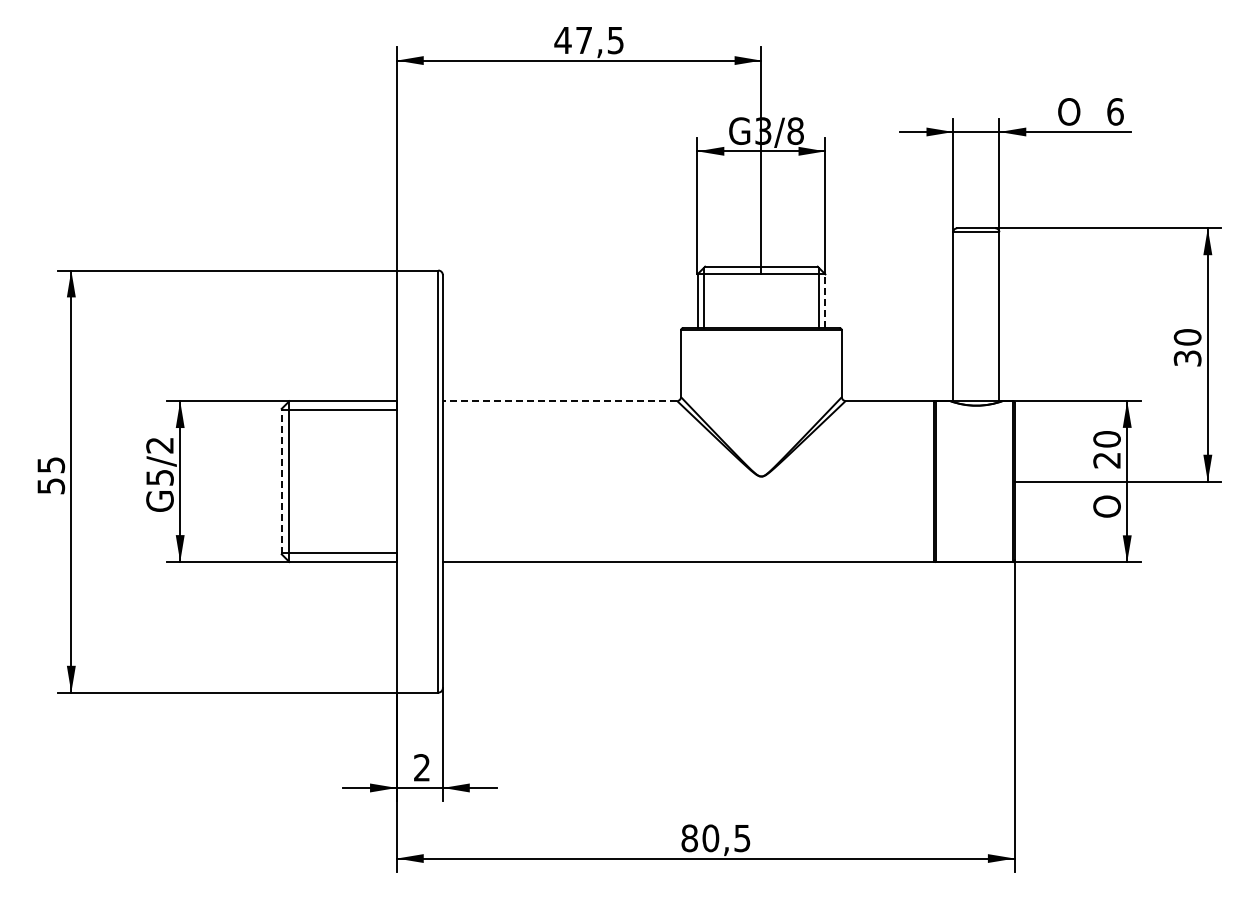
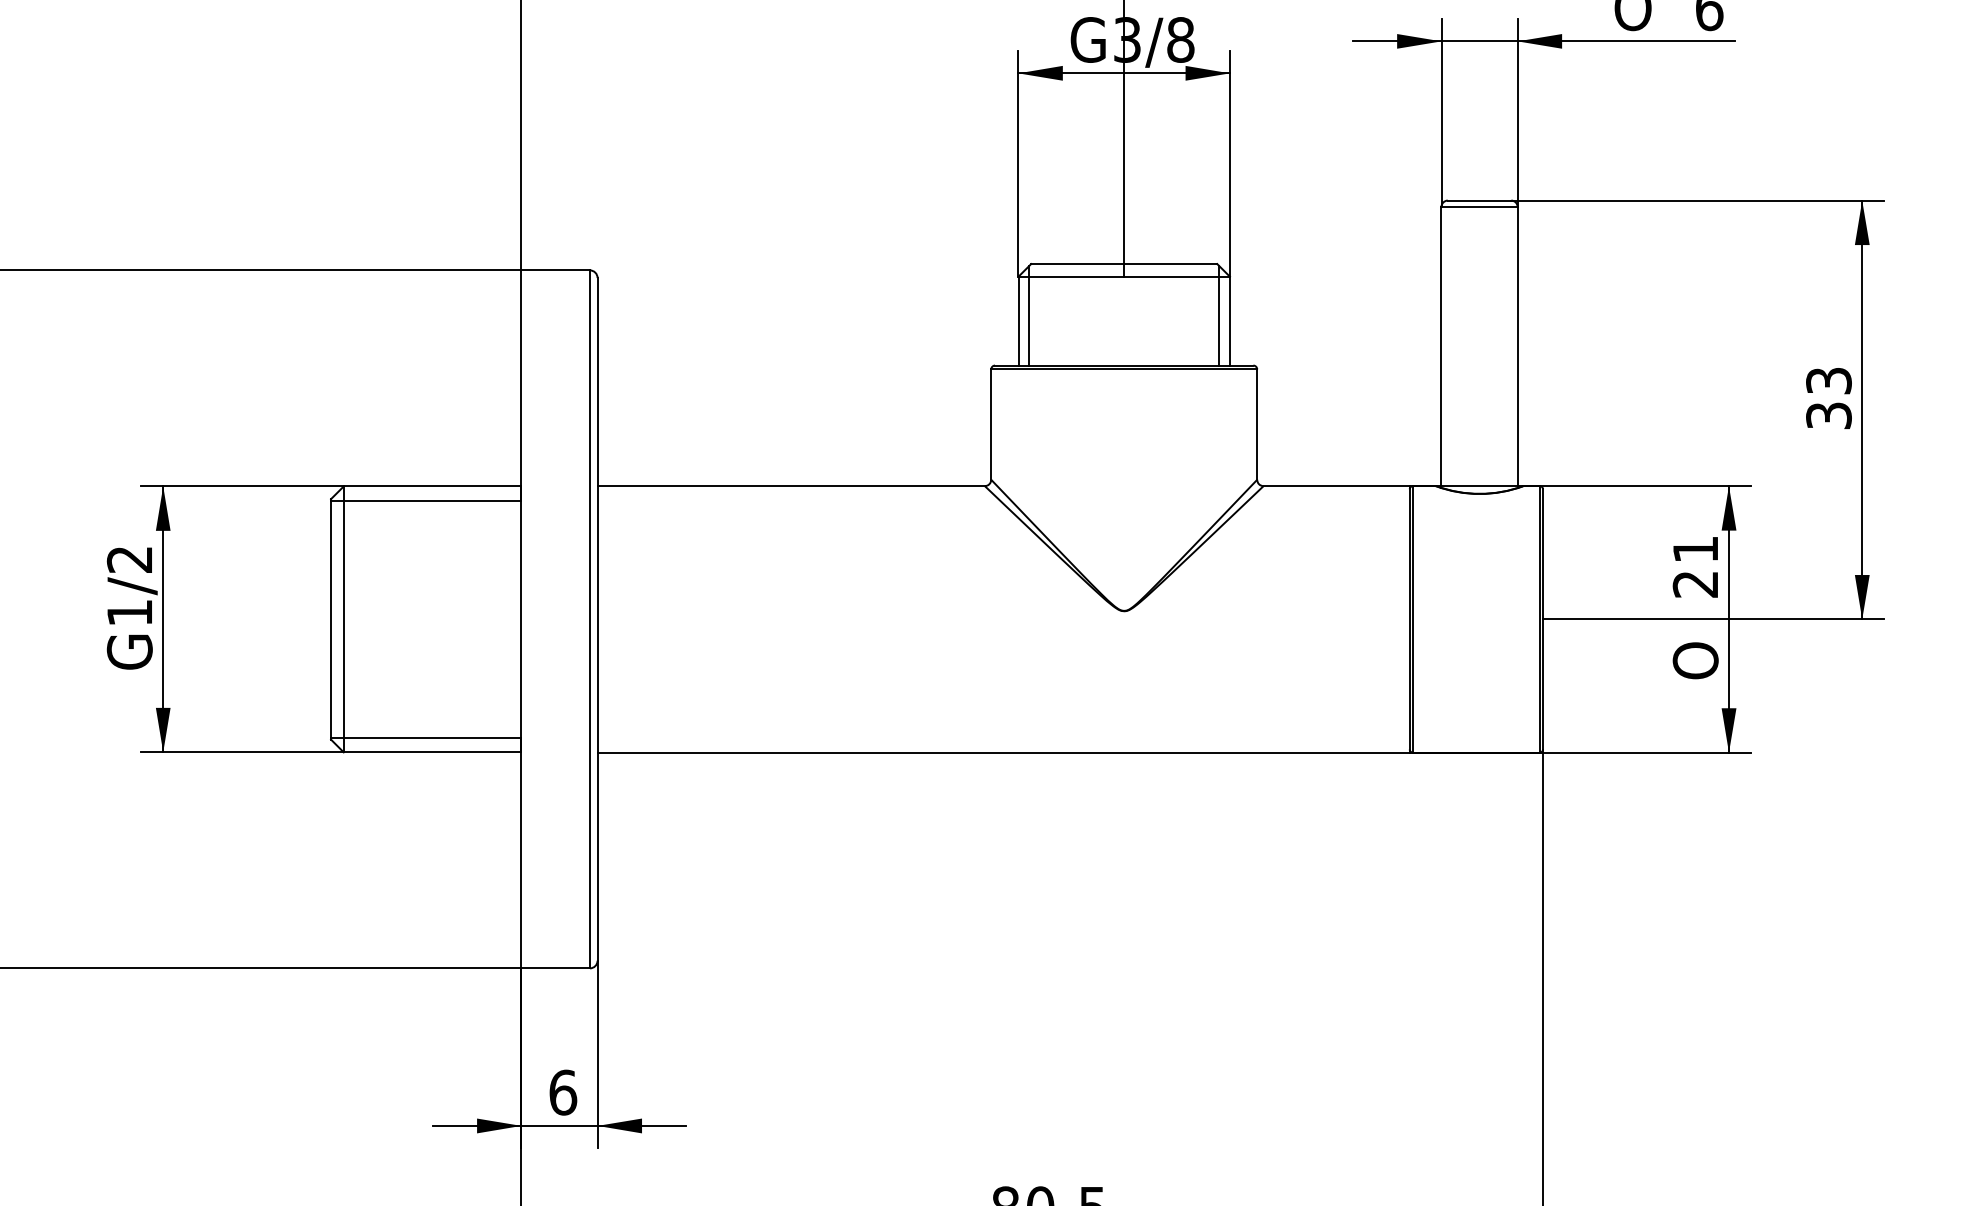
line: (825, 301) -> (1230, 321), dashed -> solid
text: (1187, 337) -> (1828, 381), 30 -> 33
line: (559, 401) -> (790, 486), dashed -> solid
text: (1106, 439) -> (1694, 549), 20 -> 21
text: (159, 477) -> (128, 612), G5/2 -> G1/2
line: (281, 481) -> (330, 619), dashed -> solid
text: (422, 767) -> (563, 1092), 2 -> 6

